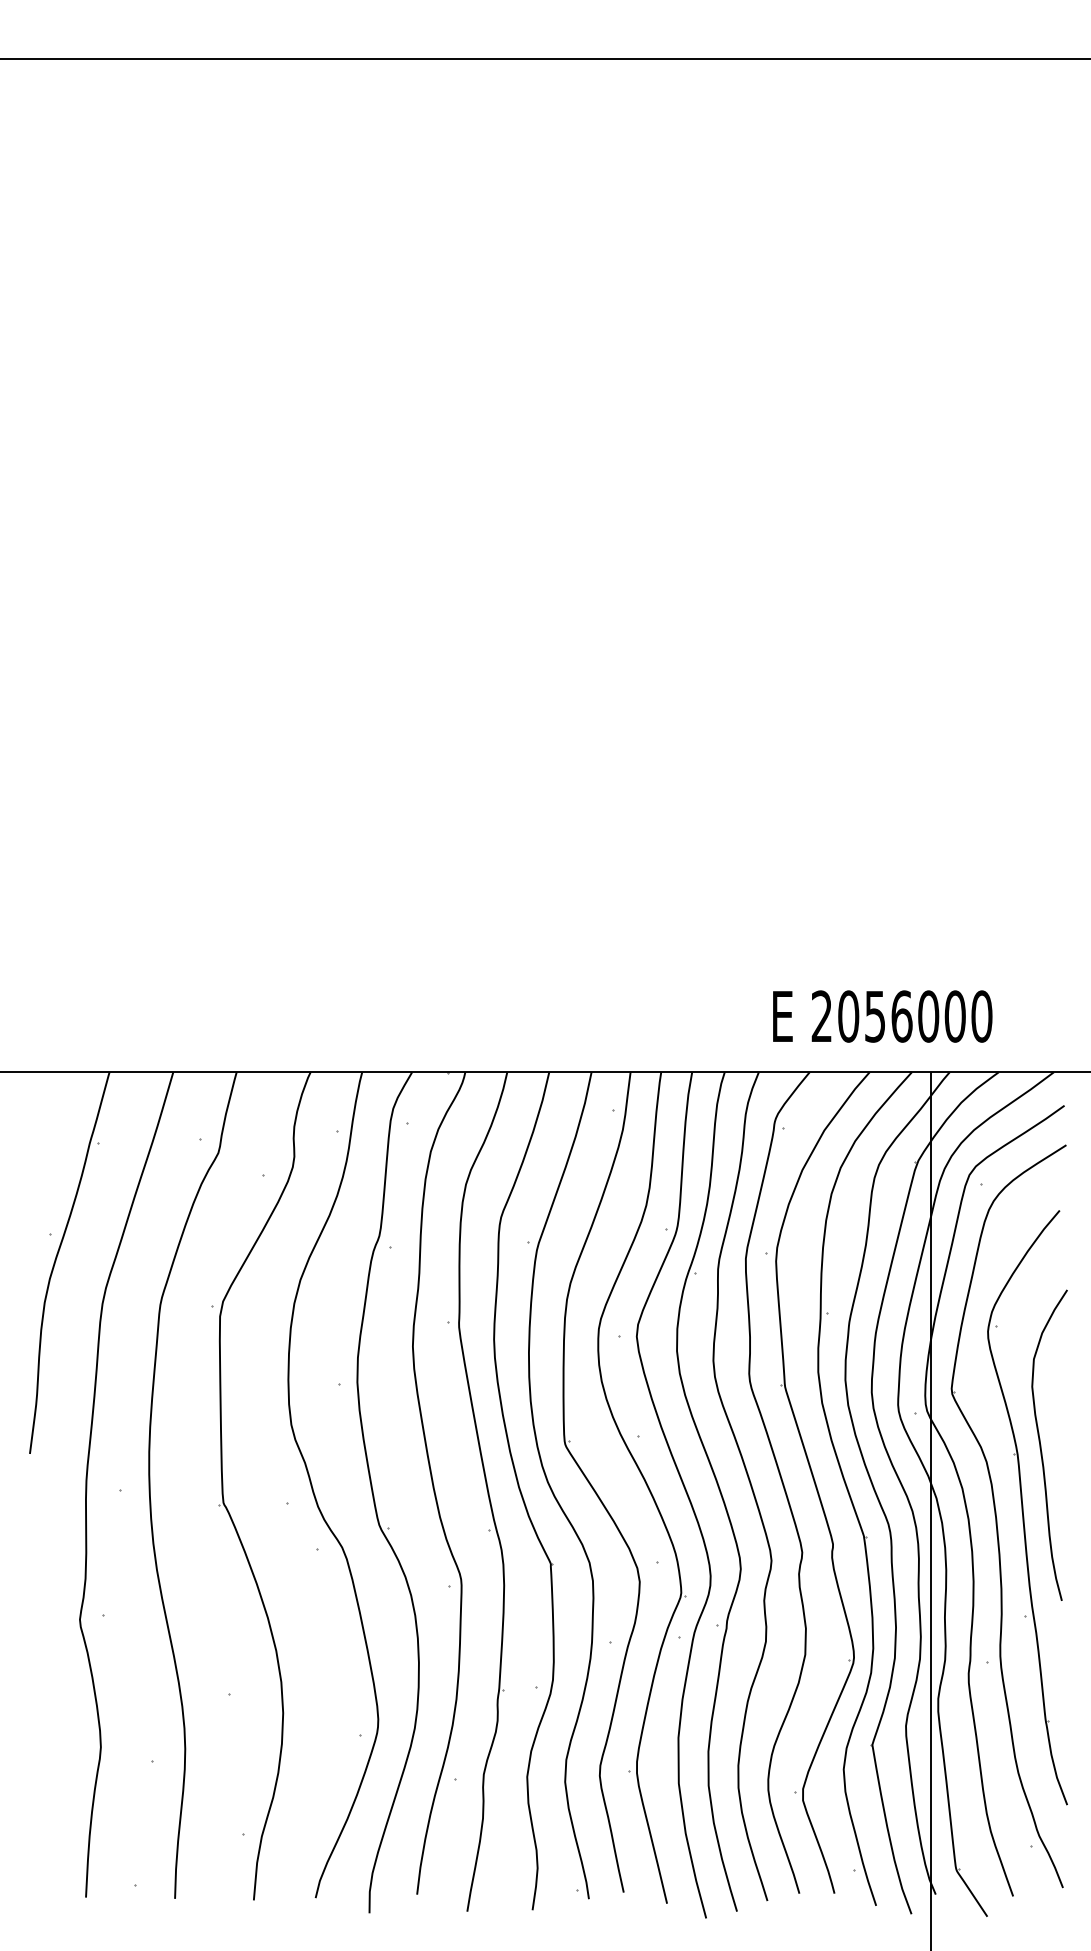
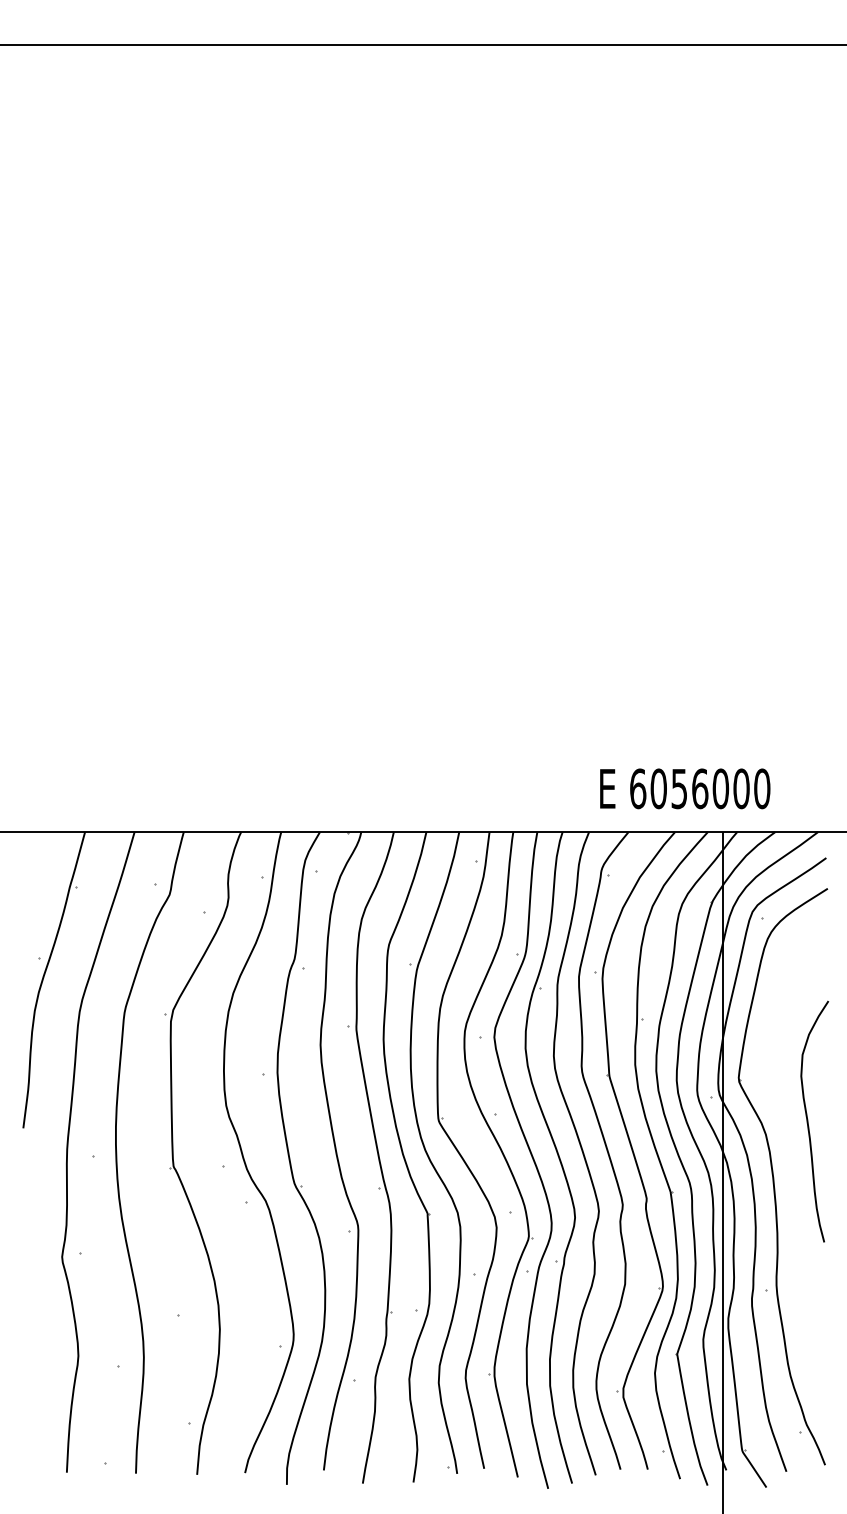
text: (822, 1016) -> (638, 788), 2056000 -> 6056000
part: (1027, 1506) -> (797, 1169), removed

